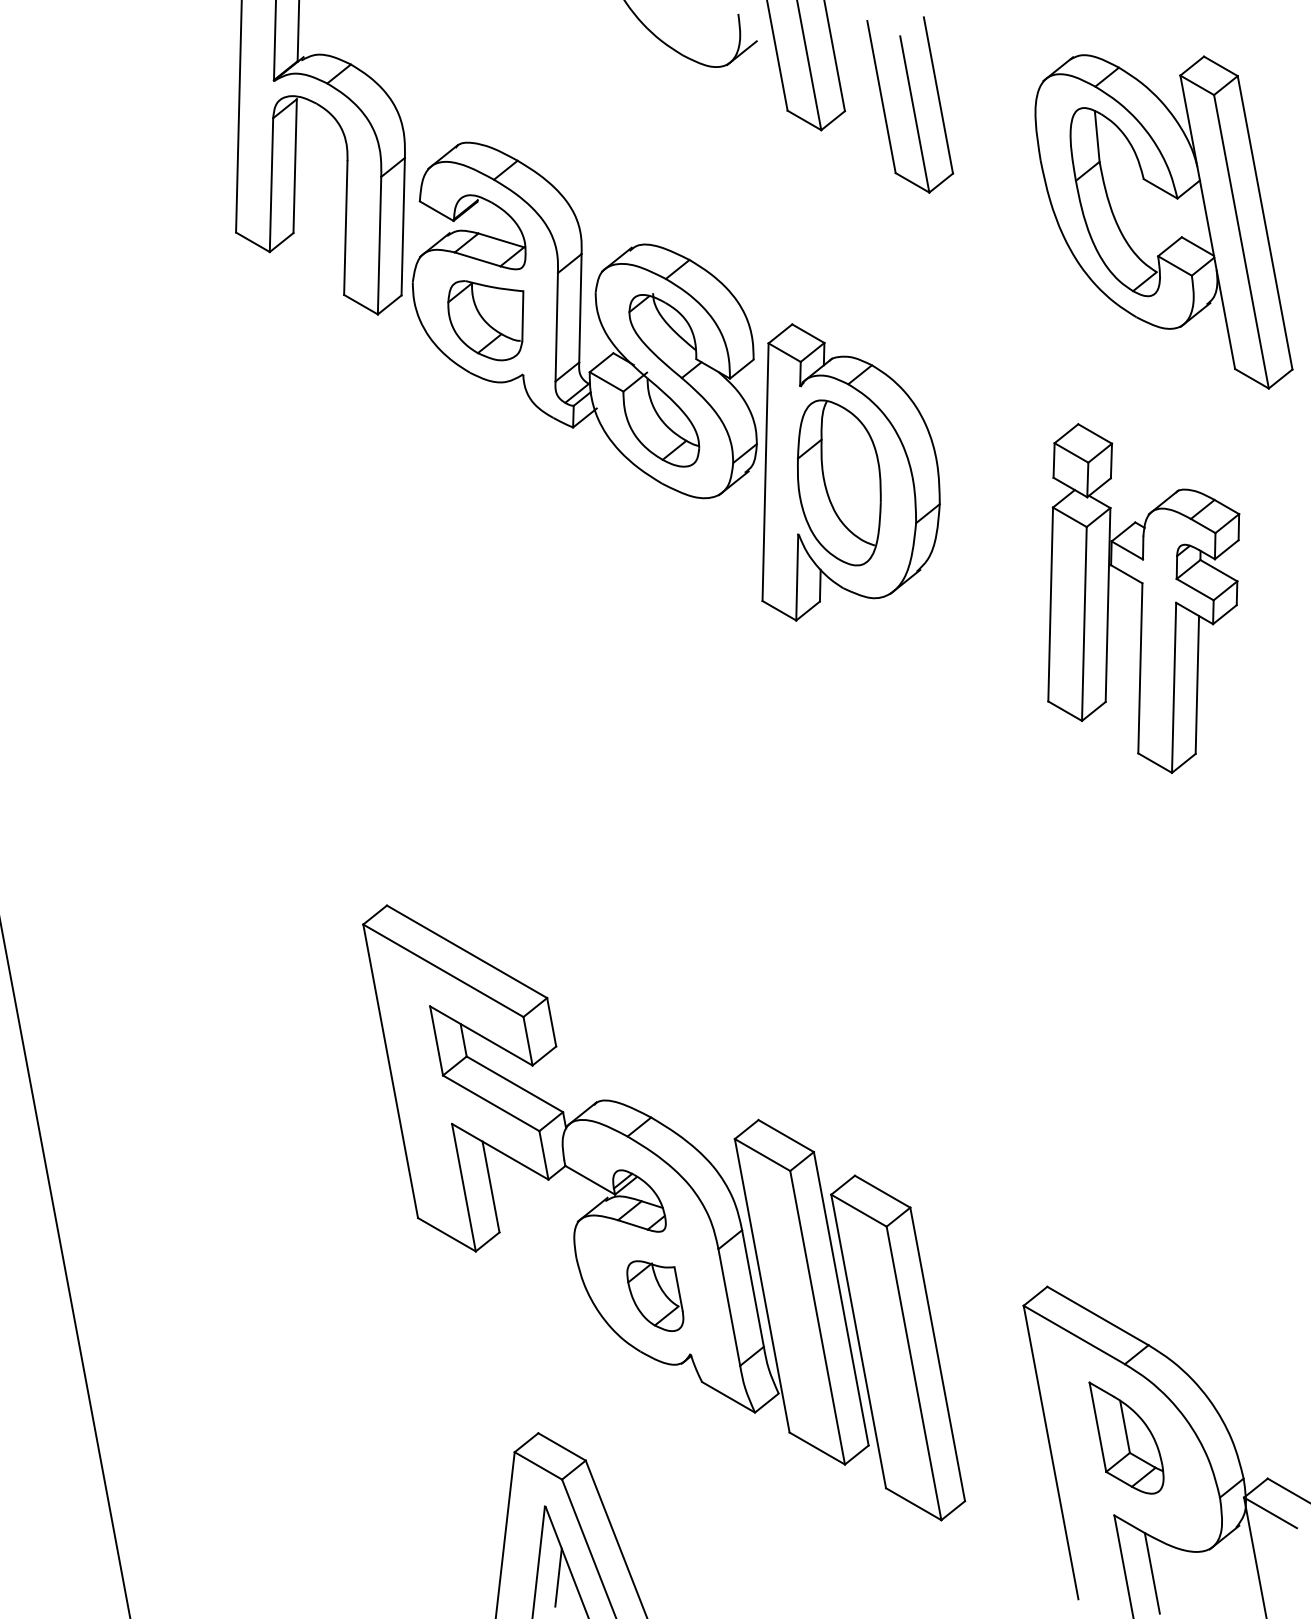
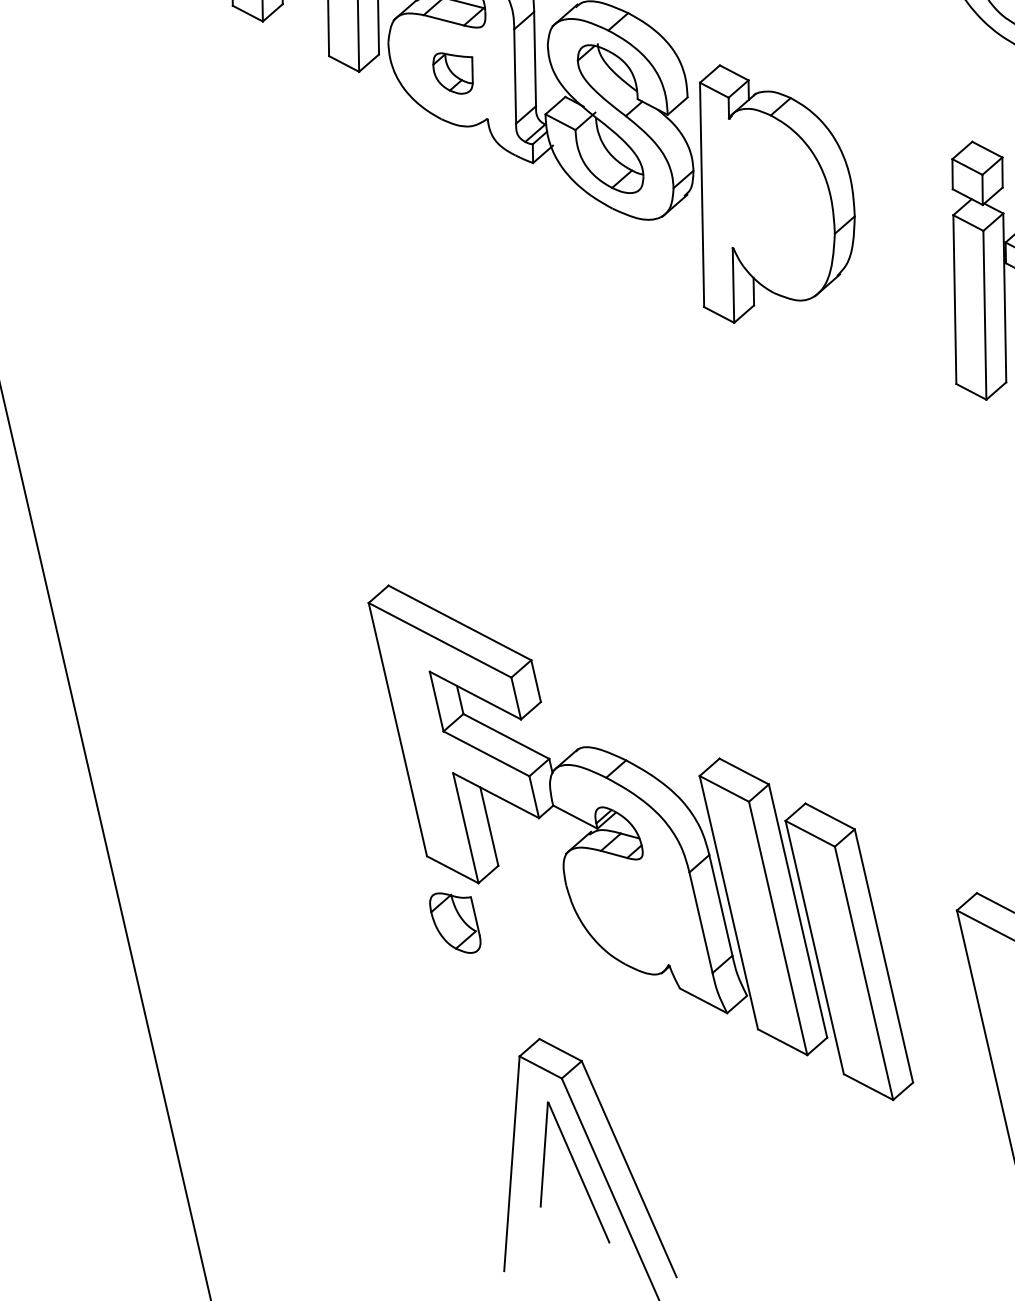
part: (485, 320) -> (452, 73), size x0.6
part: (838, 482) -> (765, 201), removed
part: (655, 1295) -> (455, 922), moved
line: (558, 1577) -> (562, 1163), removed

